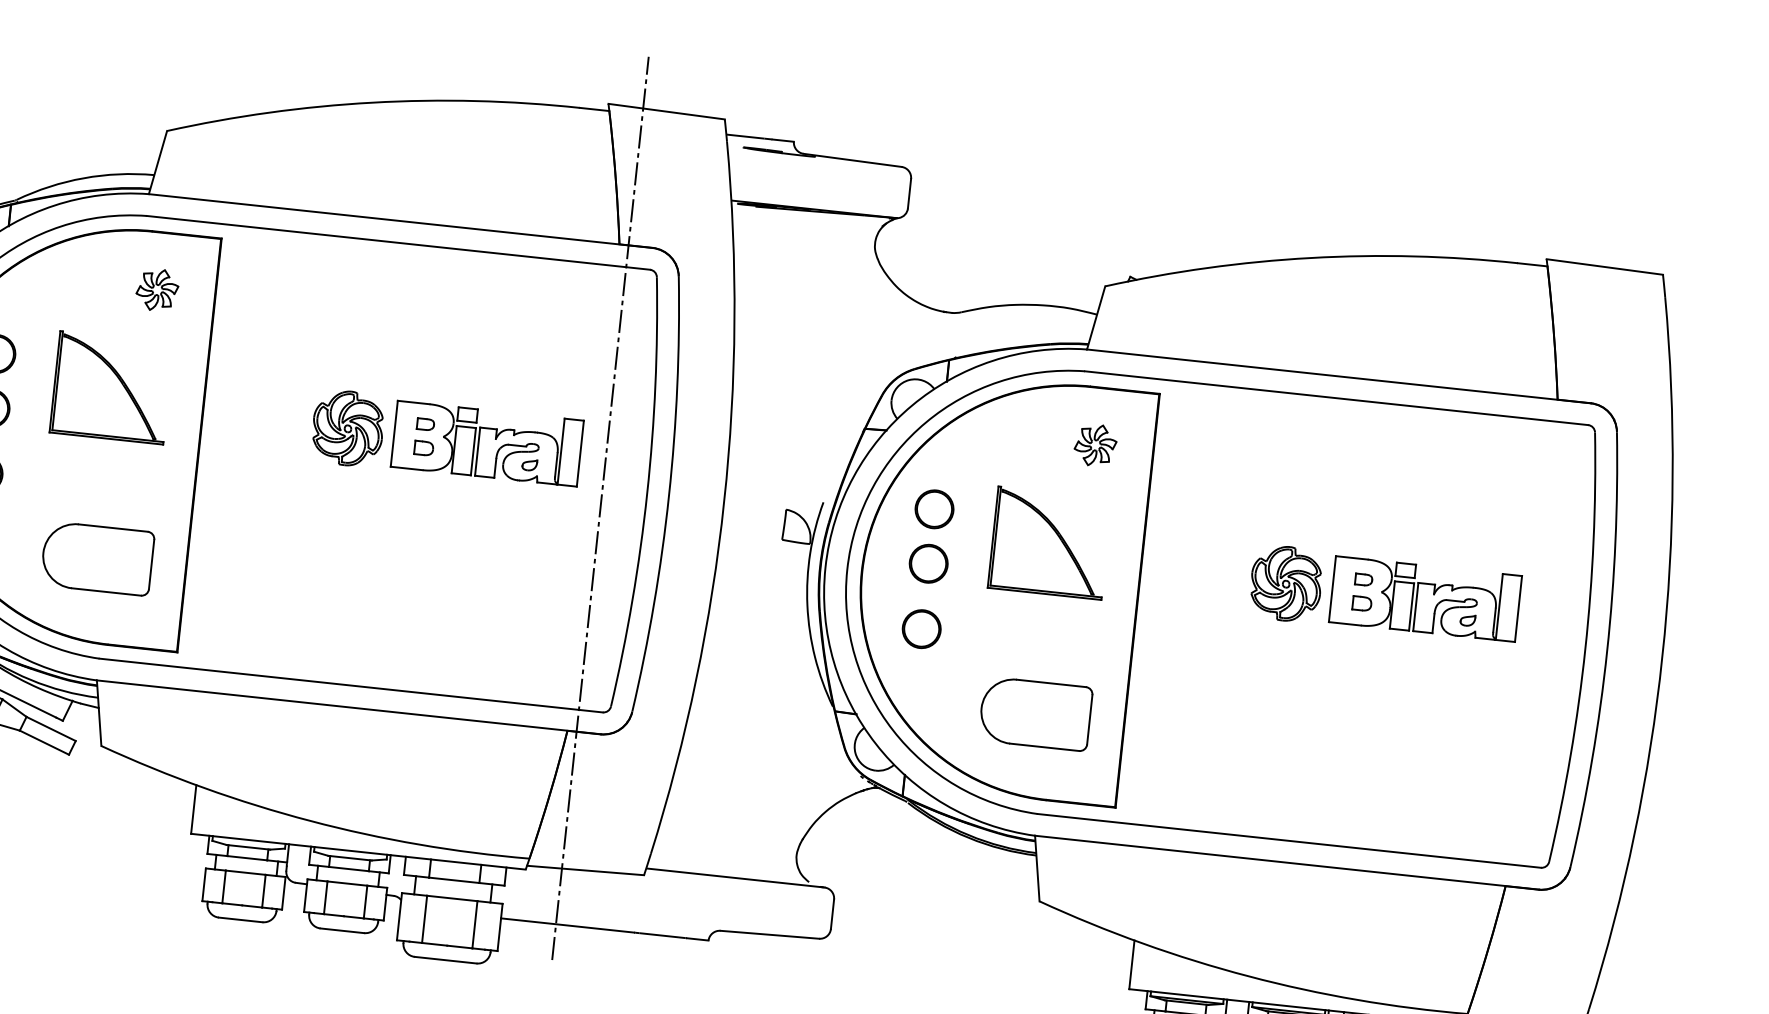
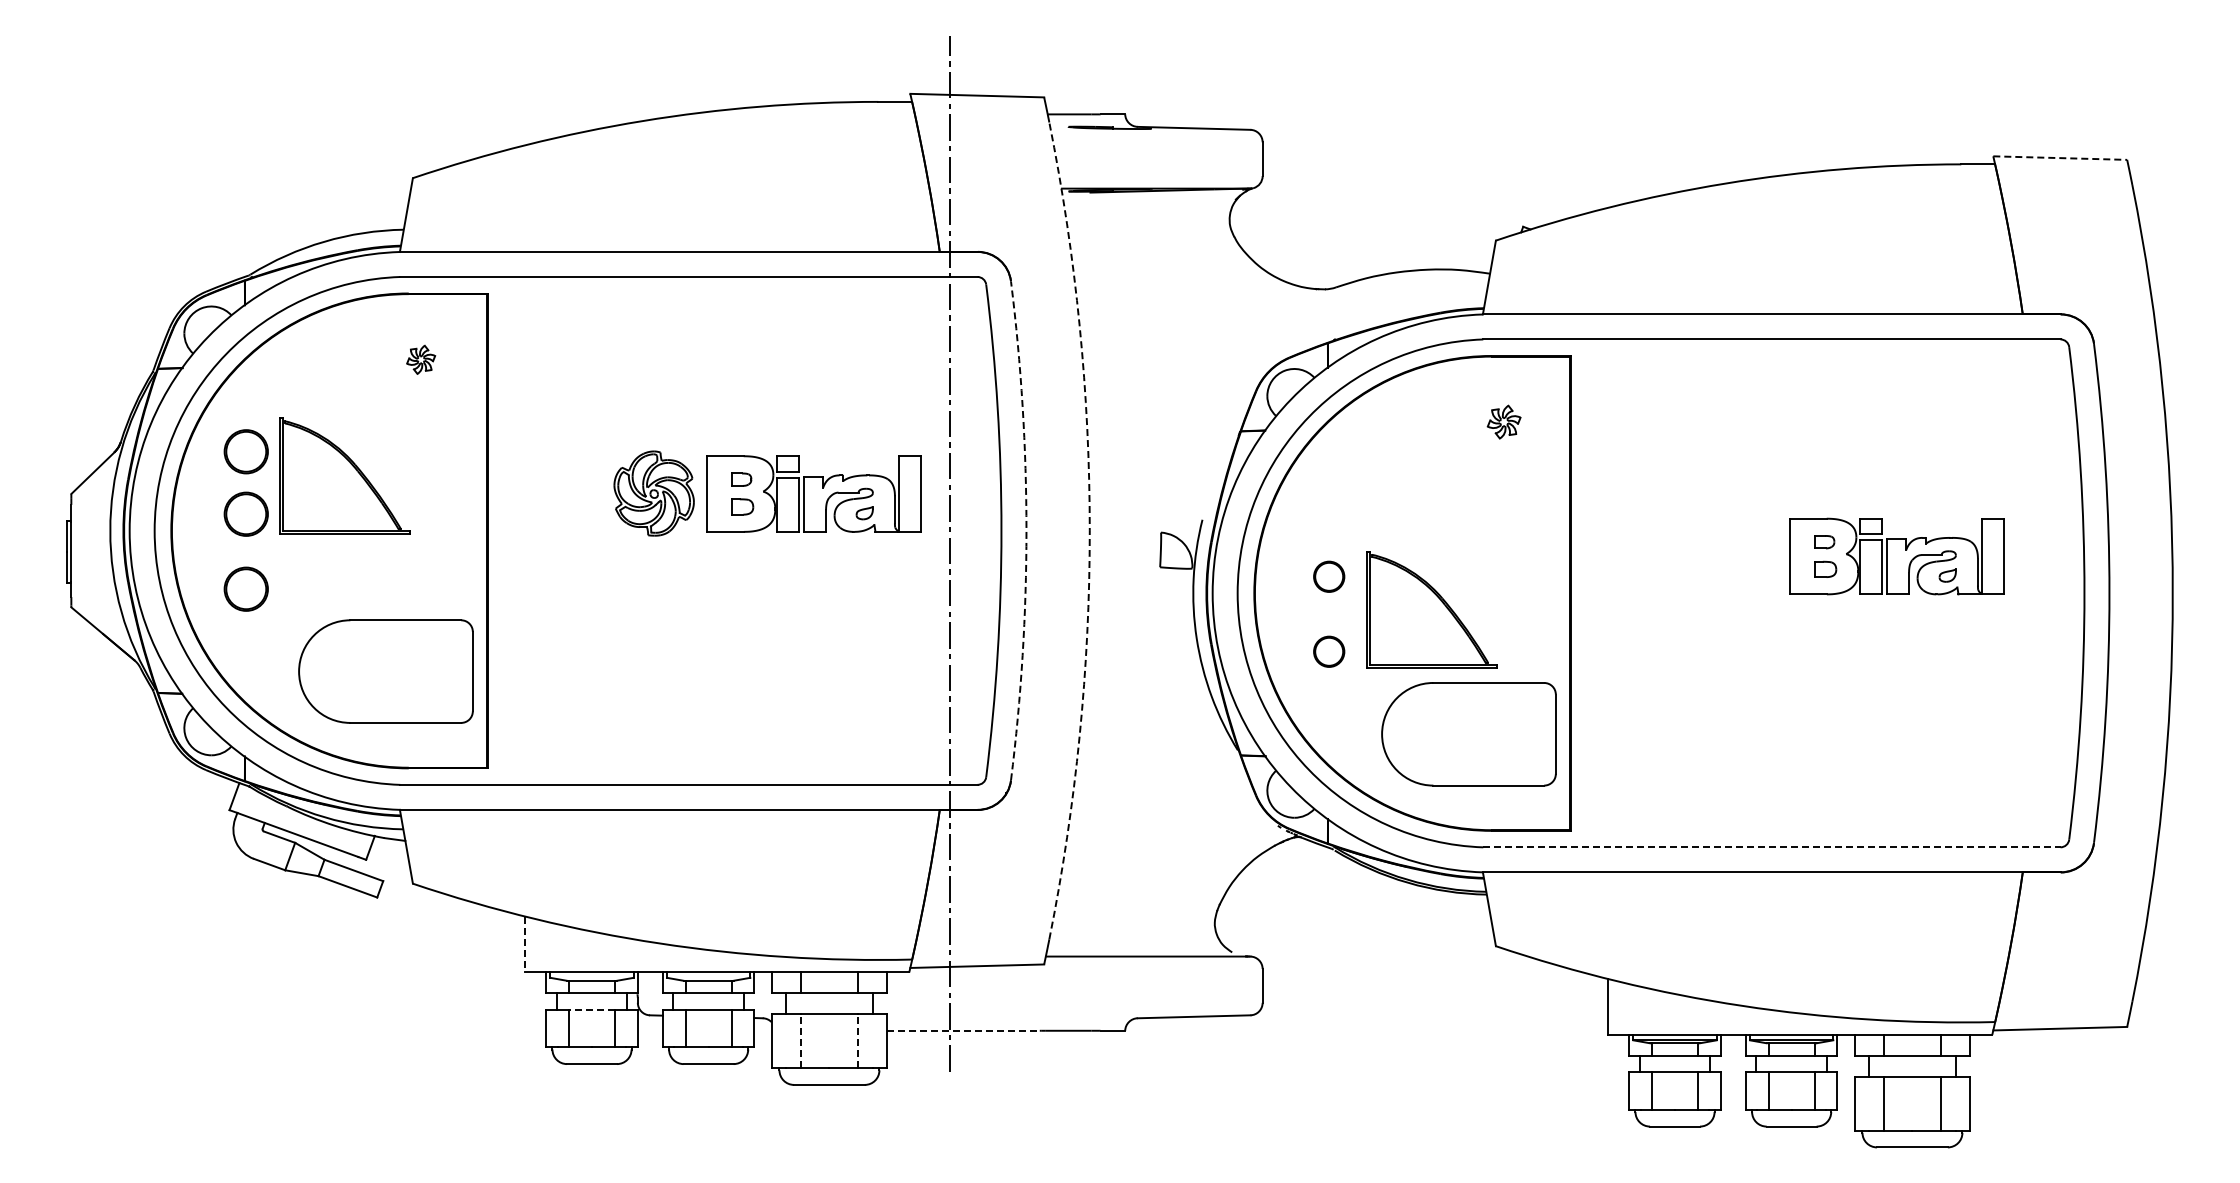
line: (1605, 267) -> (2060, 158), solid -> dashed
part: (156, 289) -> (420, 359), size x0.6
part: (111, 387) -> (344, 475), moved
part: (1095, 444) -> (1503, 421), size x0.7
arc: (669, 495) -> (1026, 530), solid -> dashed
arc: (724, 501) -> (1089, 530), solid -> dashed
part: (933, 508) -> (1328, 513), removed
part: (1049, 542) -> (1431, 609), moved
part: (97, 558) -> (385, 671), size x1.4
part: (928, 563) -> (1328, 576), size x0.7
part: (1285, 584) -> (1736, 556), removed
part: (921, 628) -> (1328, 651), size x0.7
part: (1035, 713) -> (1468, 733), size x1.4
line: (193, 809) -> (525, 944), solid -> dashed
line: (1288, 840) -> (1771, 847), solid -> dashed
line: (246, 872) -> (592, 1009), solid -> dashed
line: (424, 918) -> (800, 1040), solid -> dashed
line: (475, 924) -> (858, 1040), solid -> dashed
line: (567, 925) -> (963, 1030), solid -> dashed

